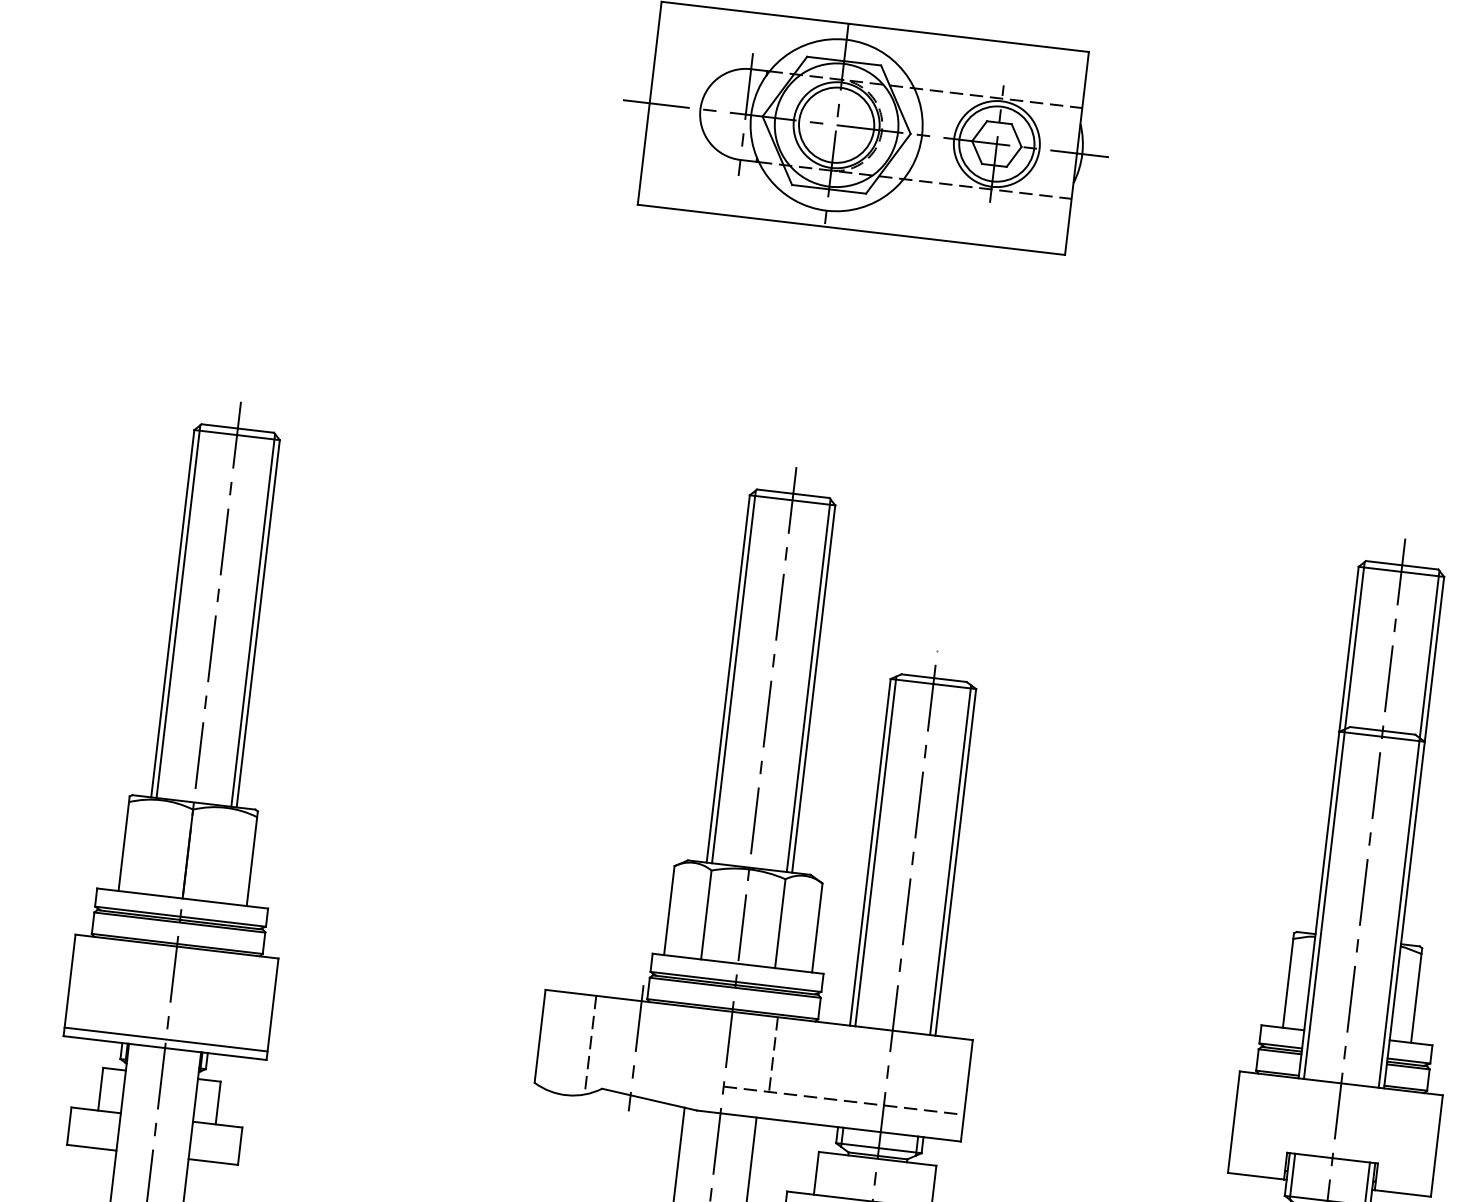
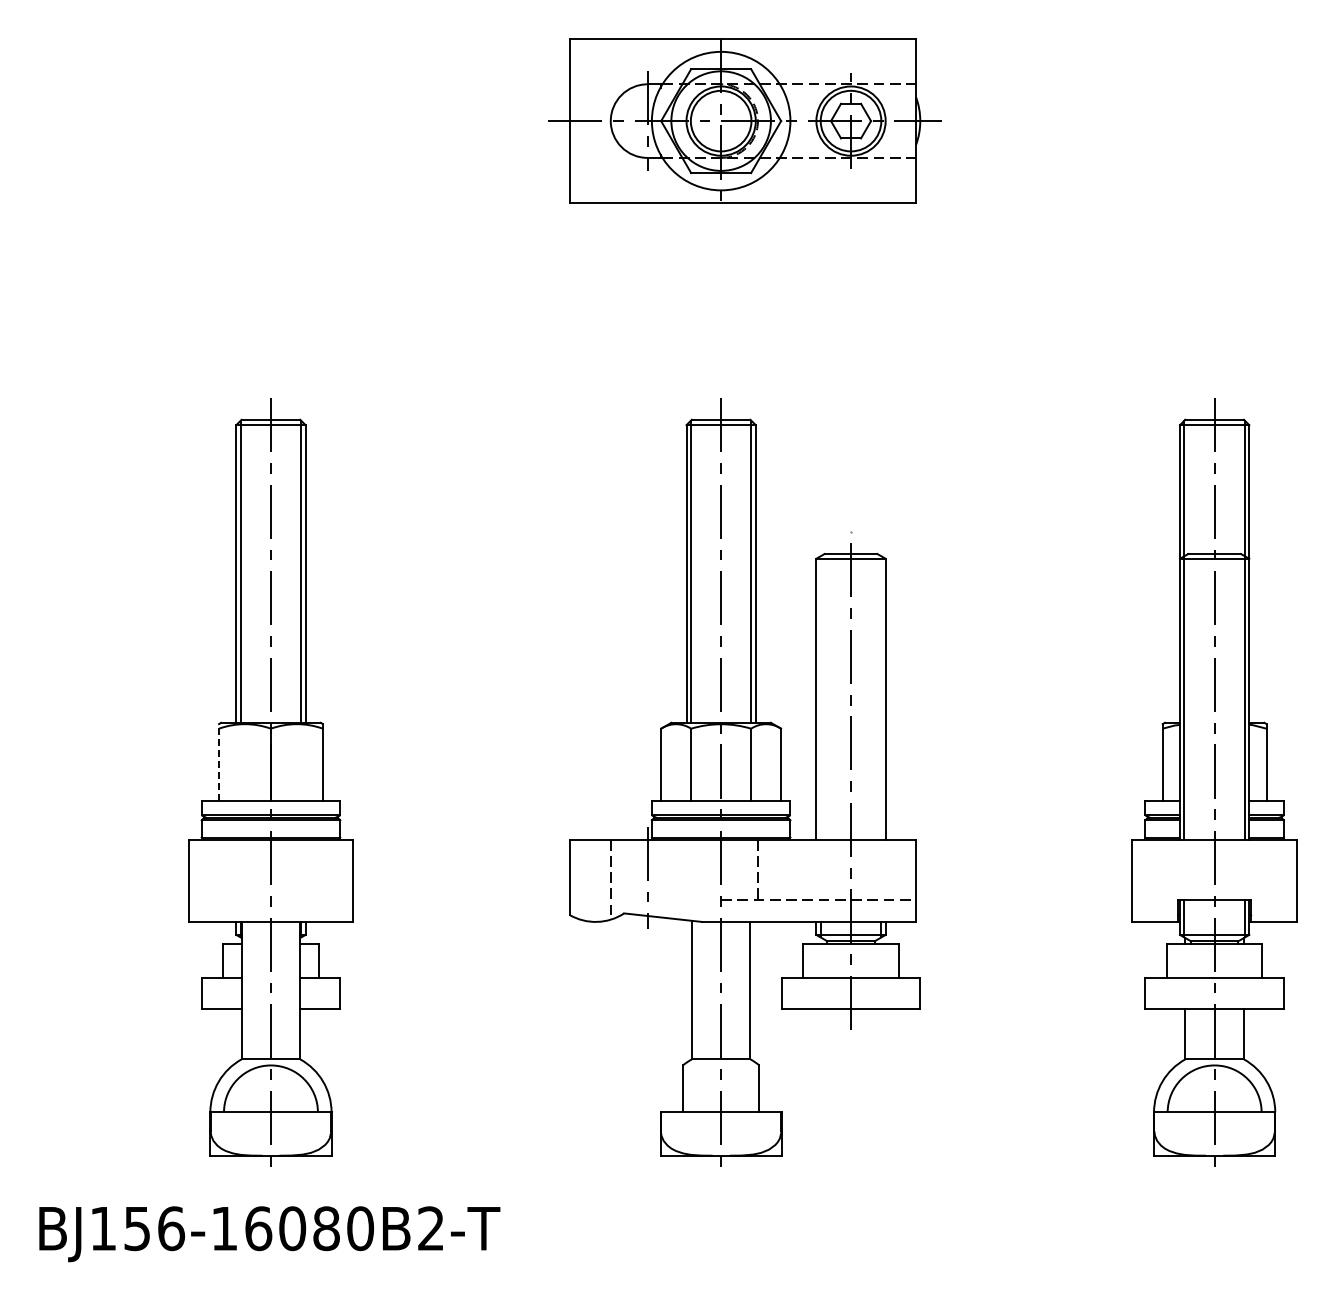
line: (124, 842) -> (219, 761), solid -> dashed
line: (875, 850) -> (820, 697), removed
line: (950, 859) -> (881, 697), removed
line: (165, 1040) -> (270, 915), removed

